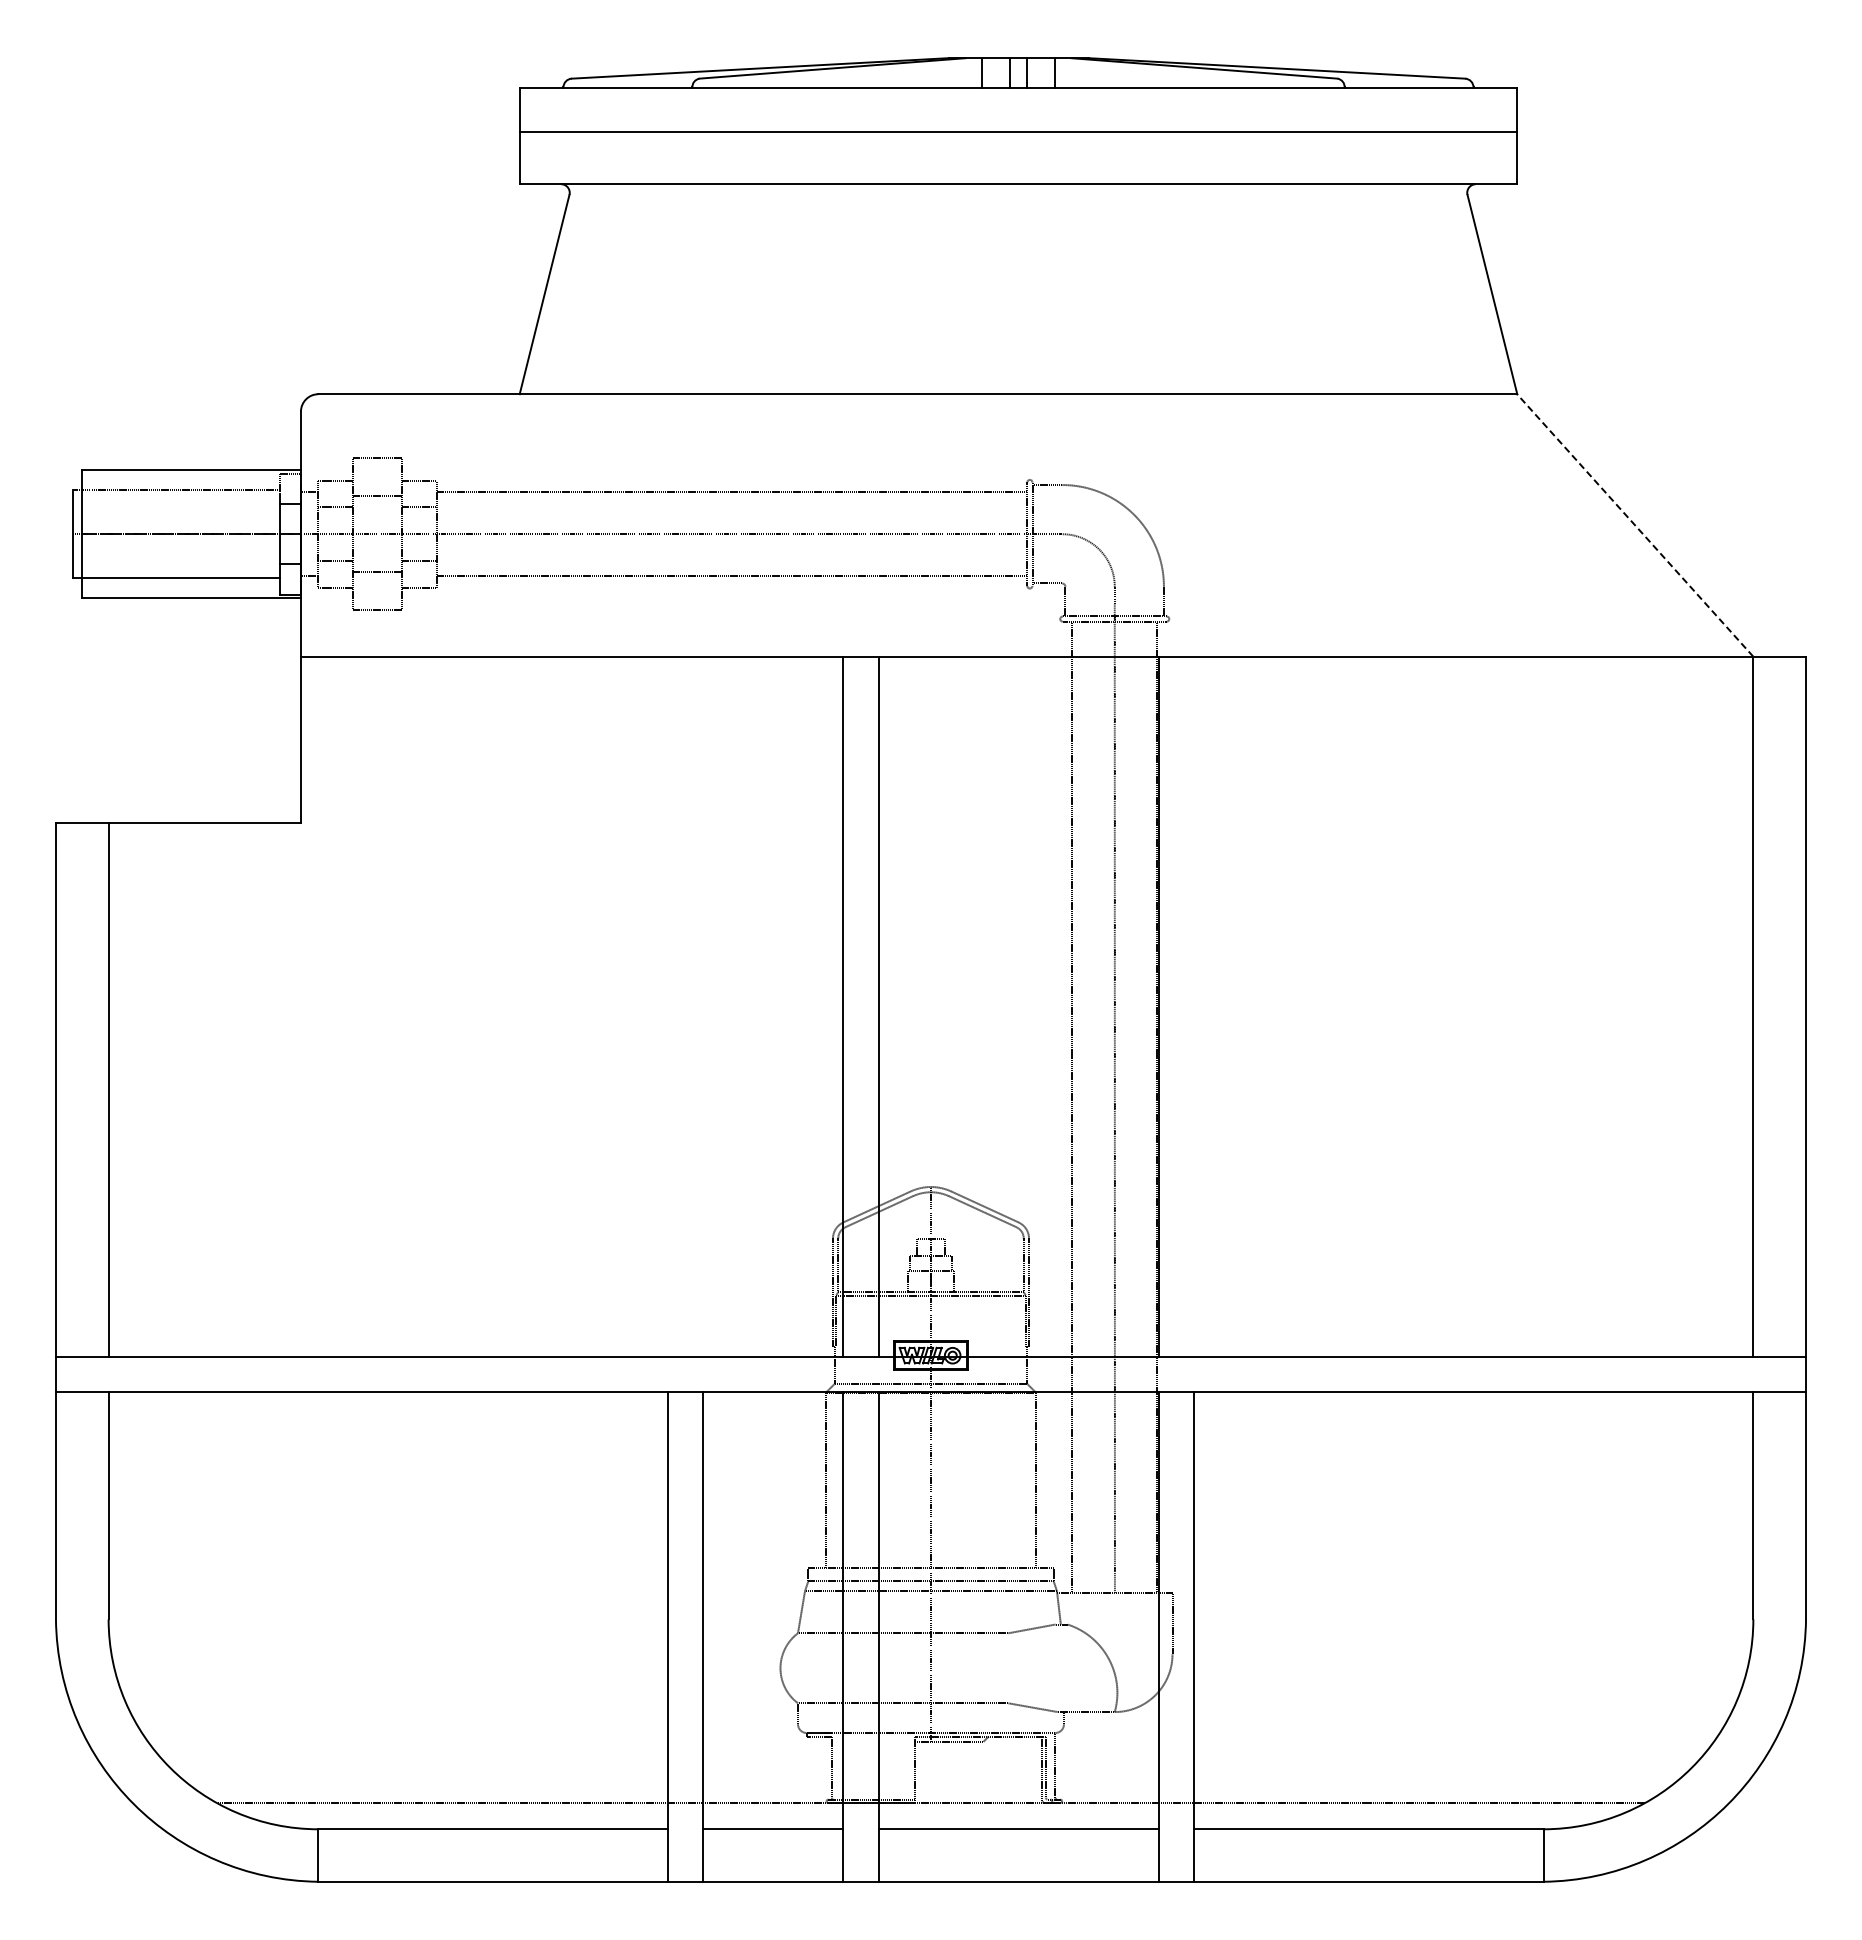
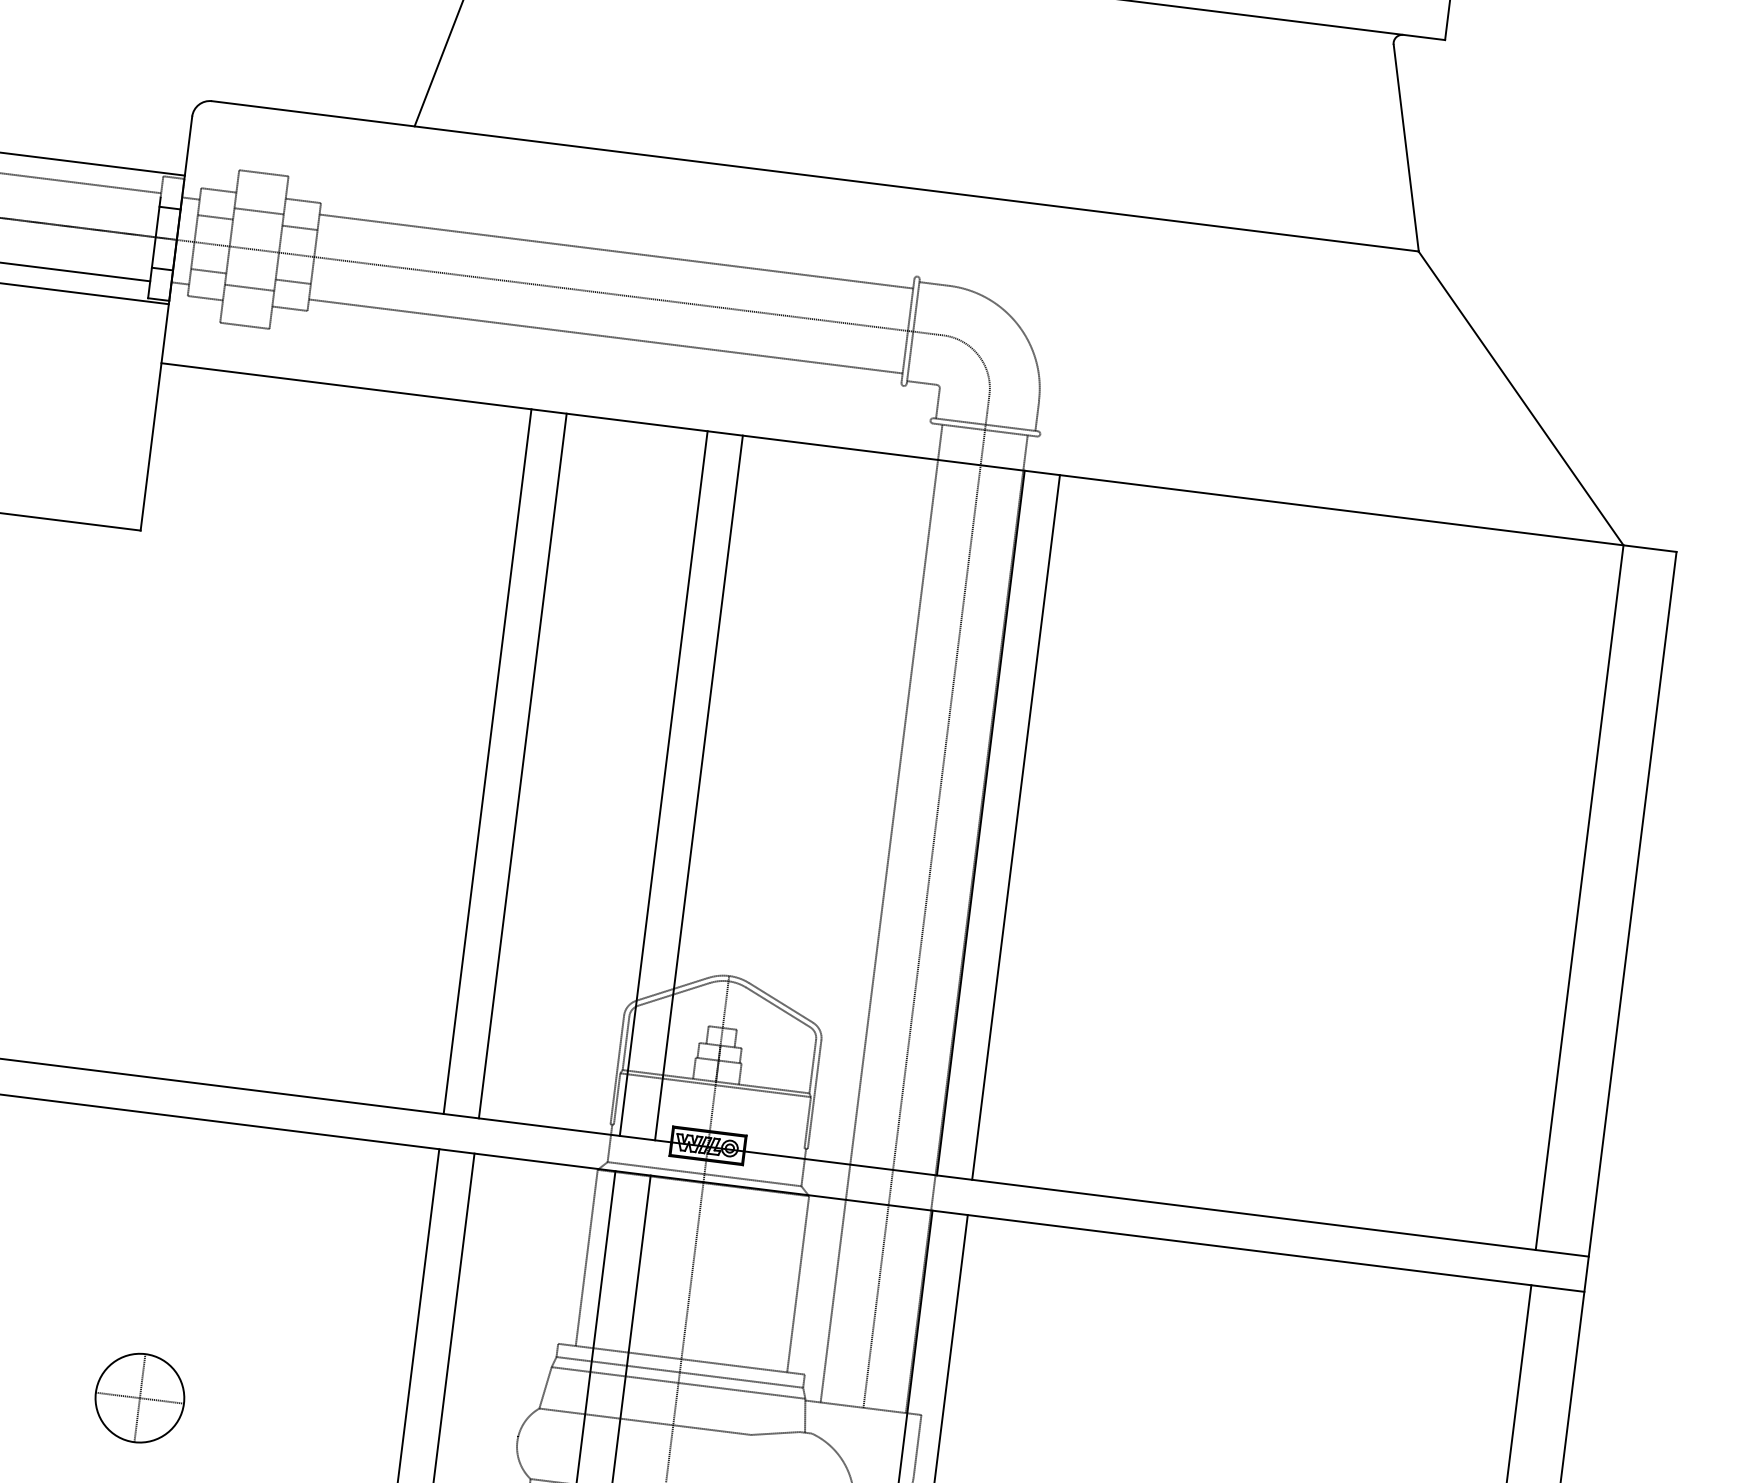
line: (1635, 525) -> (1521, 398), dashed -> solid
line: (668, 1006) -> (487, 761), added
line: (703, 1006) -> (522, 765), added
line: (1193, 1006) -> (1016, 827), added
part: (405, 1671) -> (139, 1397), added

